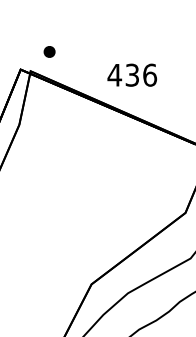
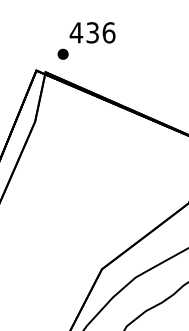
text: (132, 74) -> (92, 32), moved

